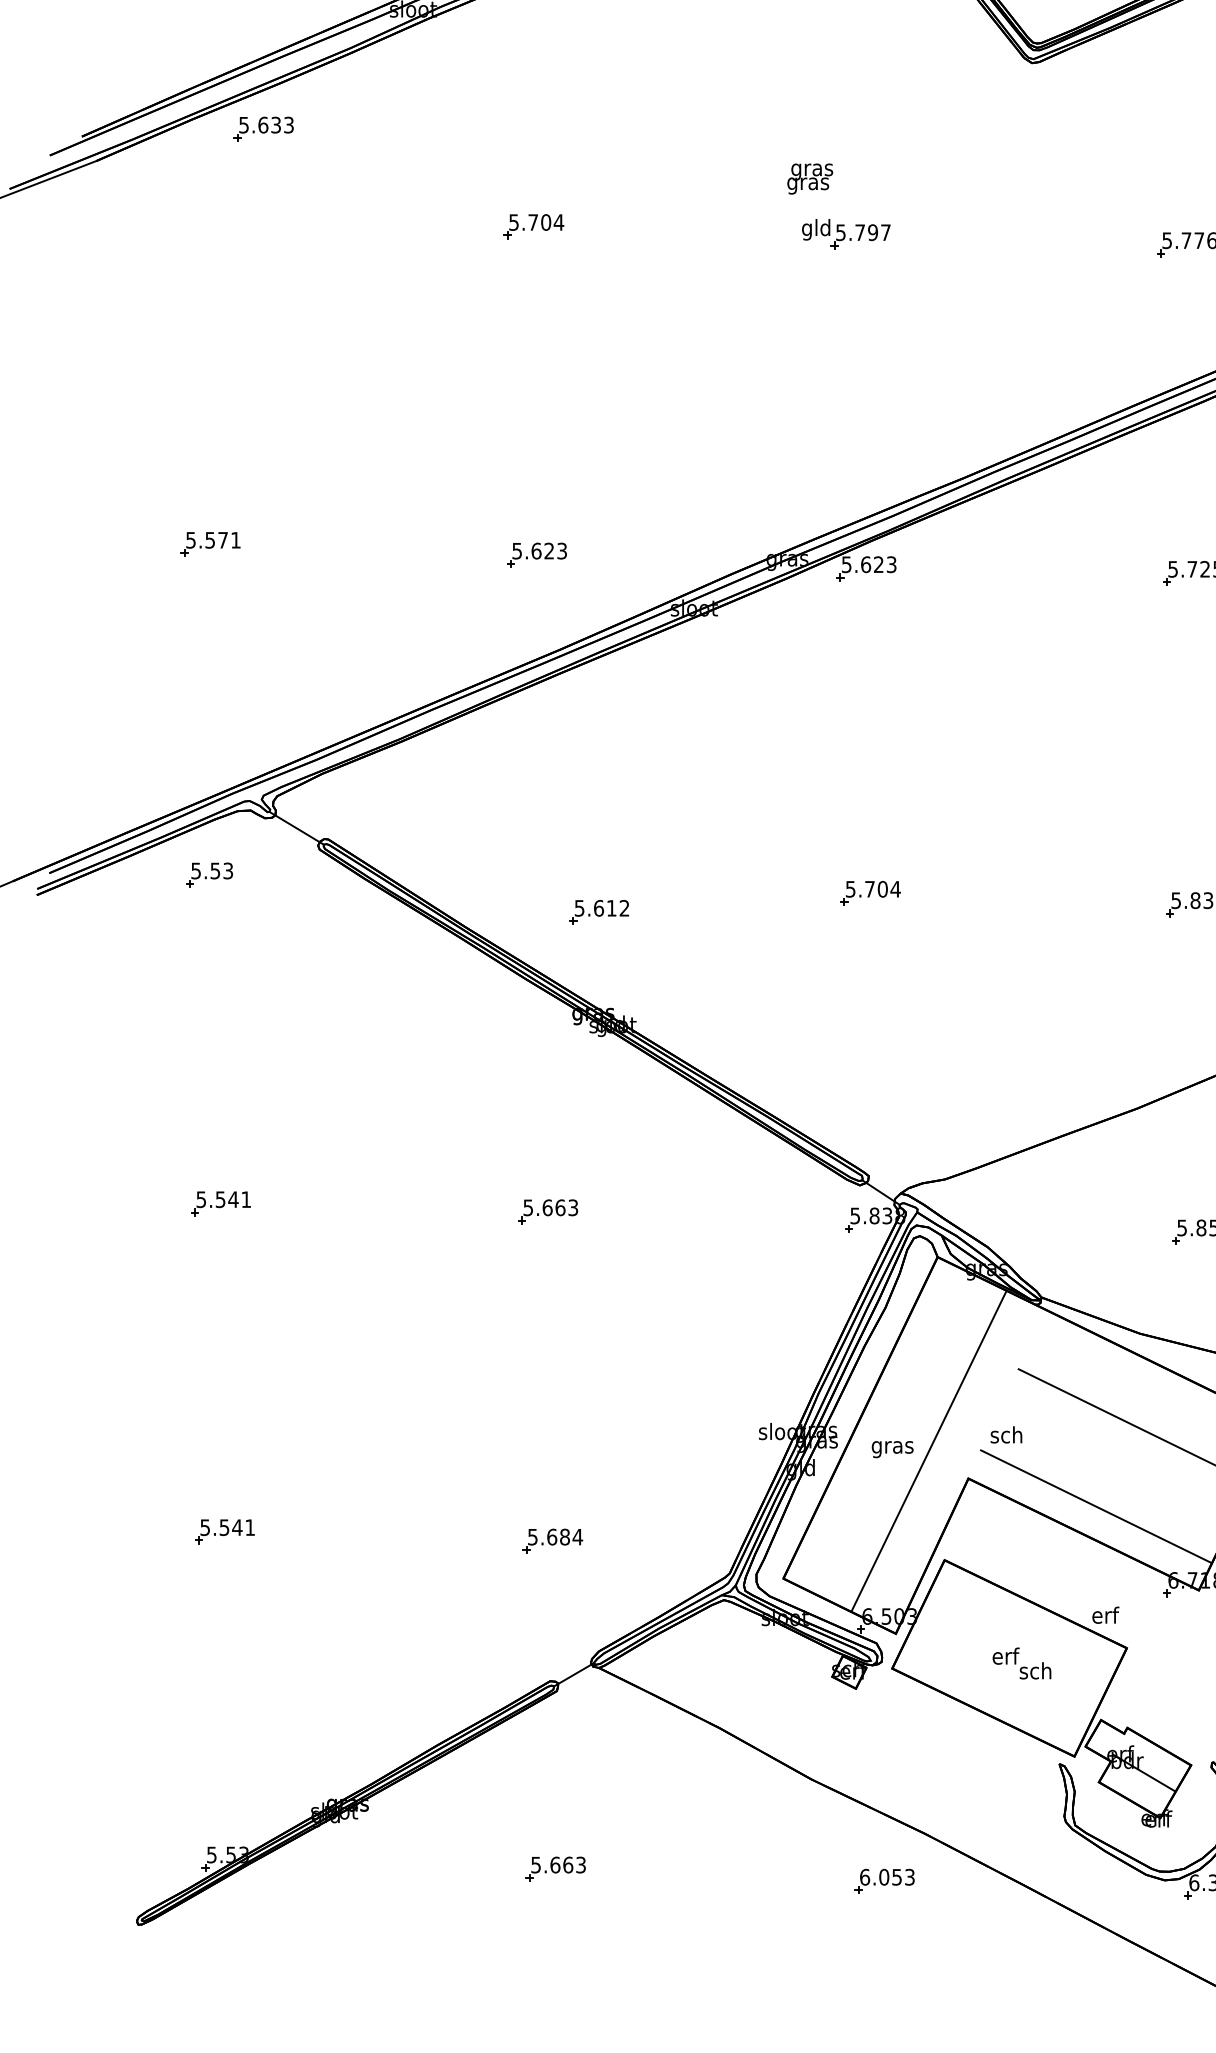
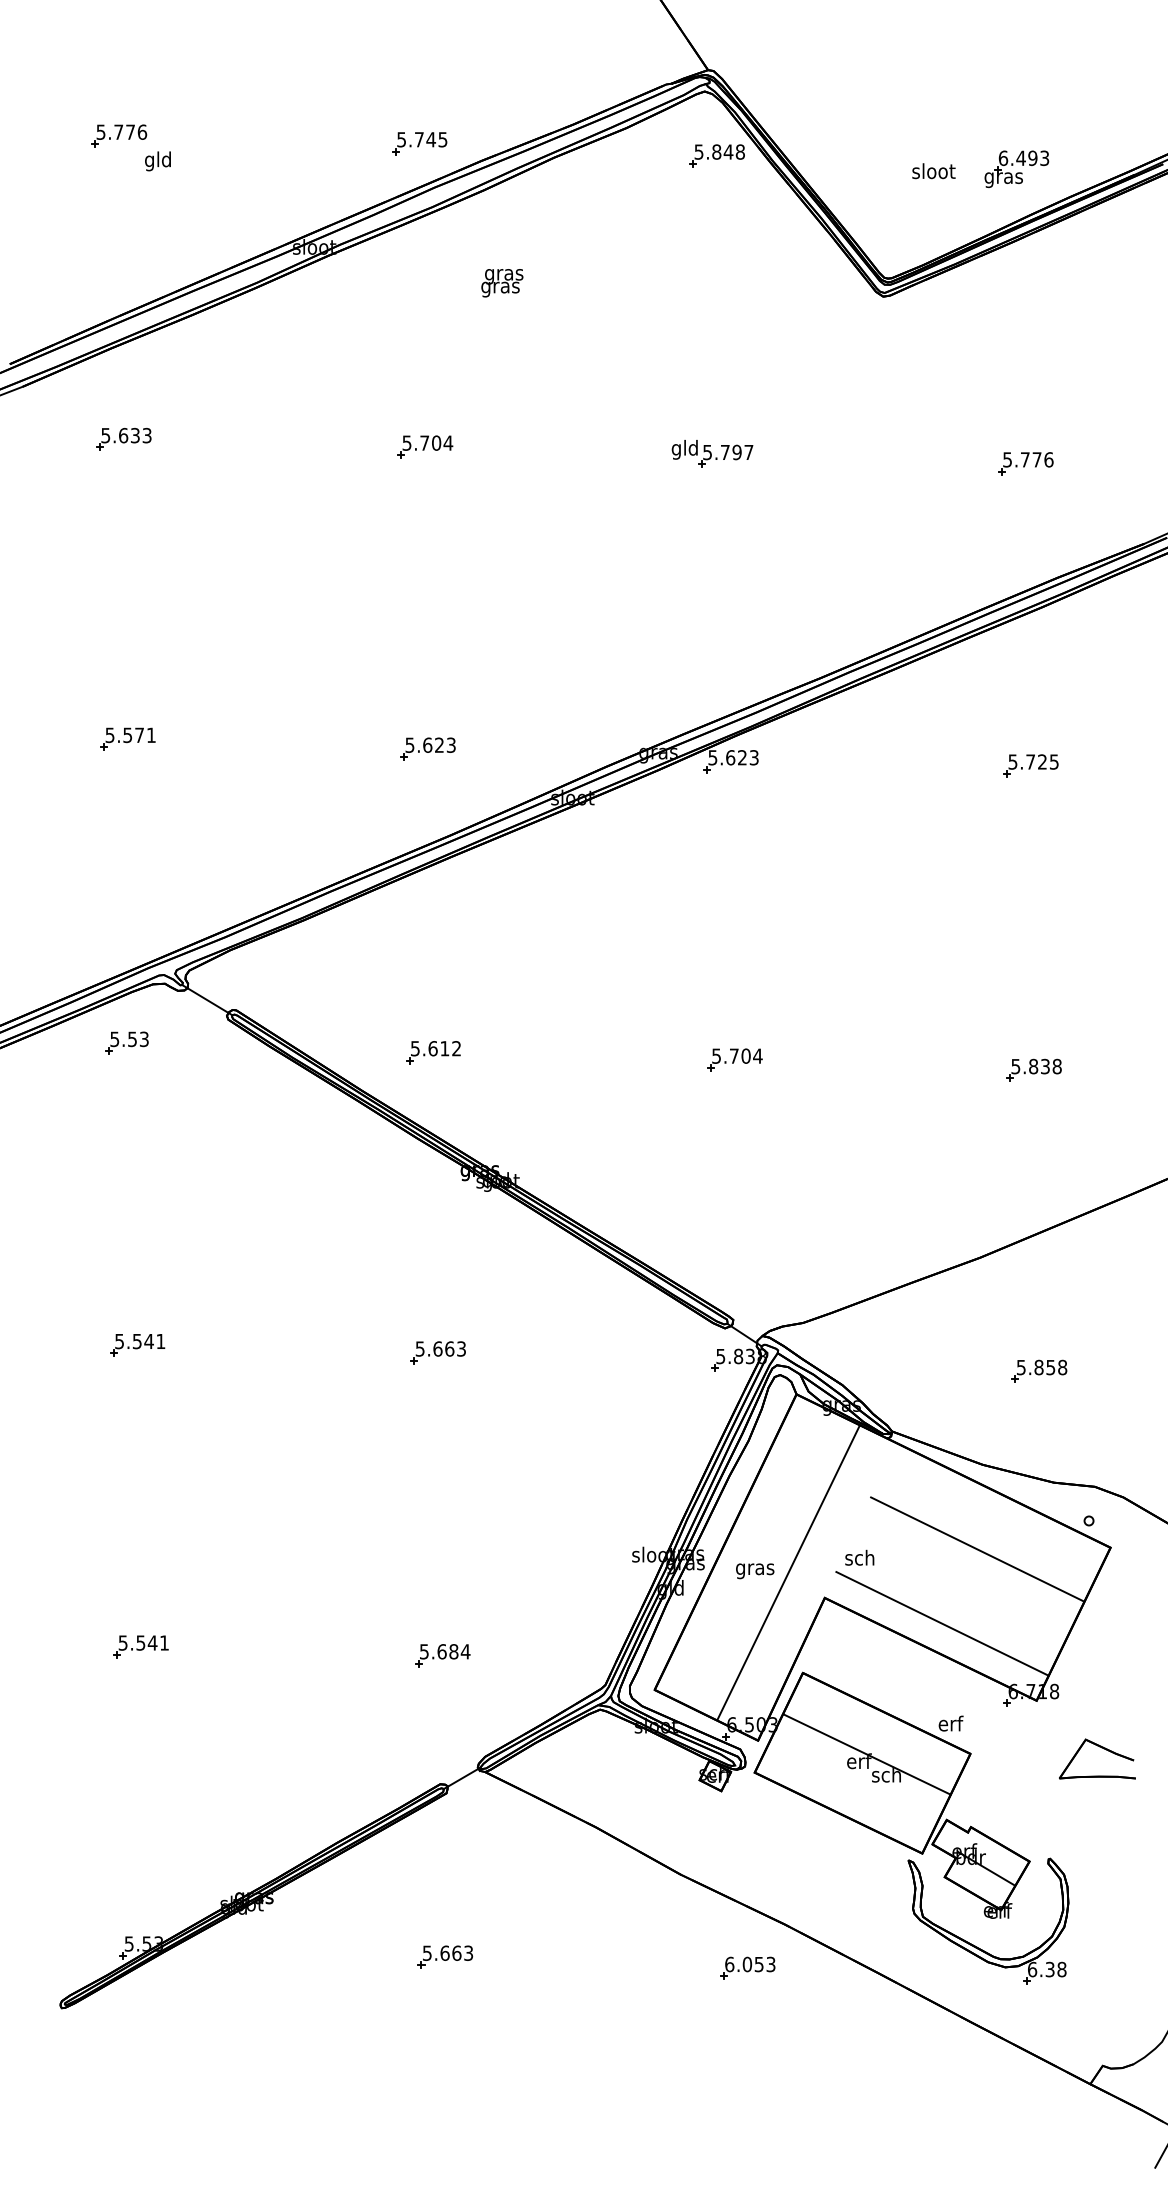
part: (263, 129) -> (123, 439), moved
text: (810, 179) -> (502, 283), moved
part: (599, 912) -> (433, 1052), moved
line: (1013, 1648) -> (866, 1754), added

